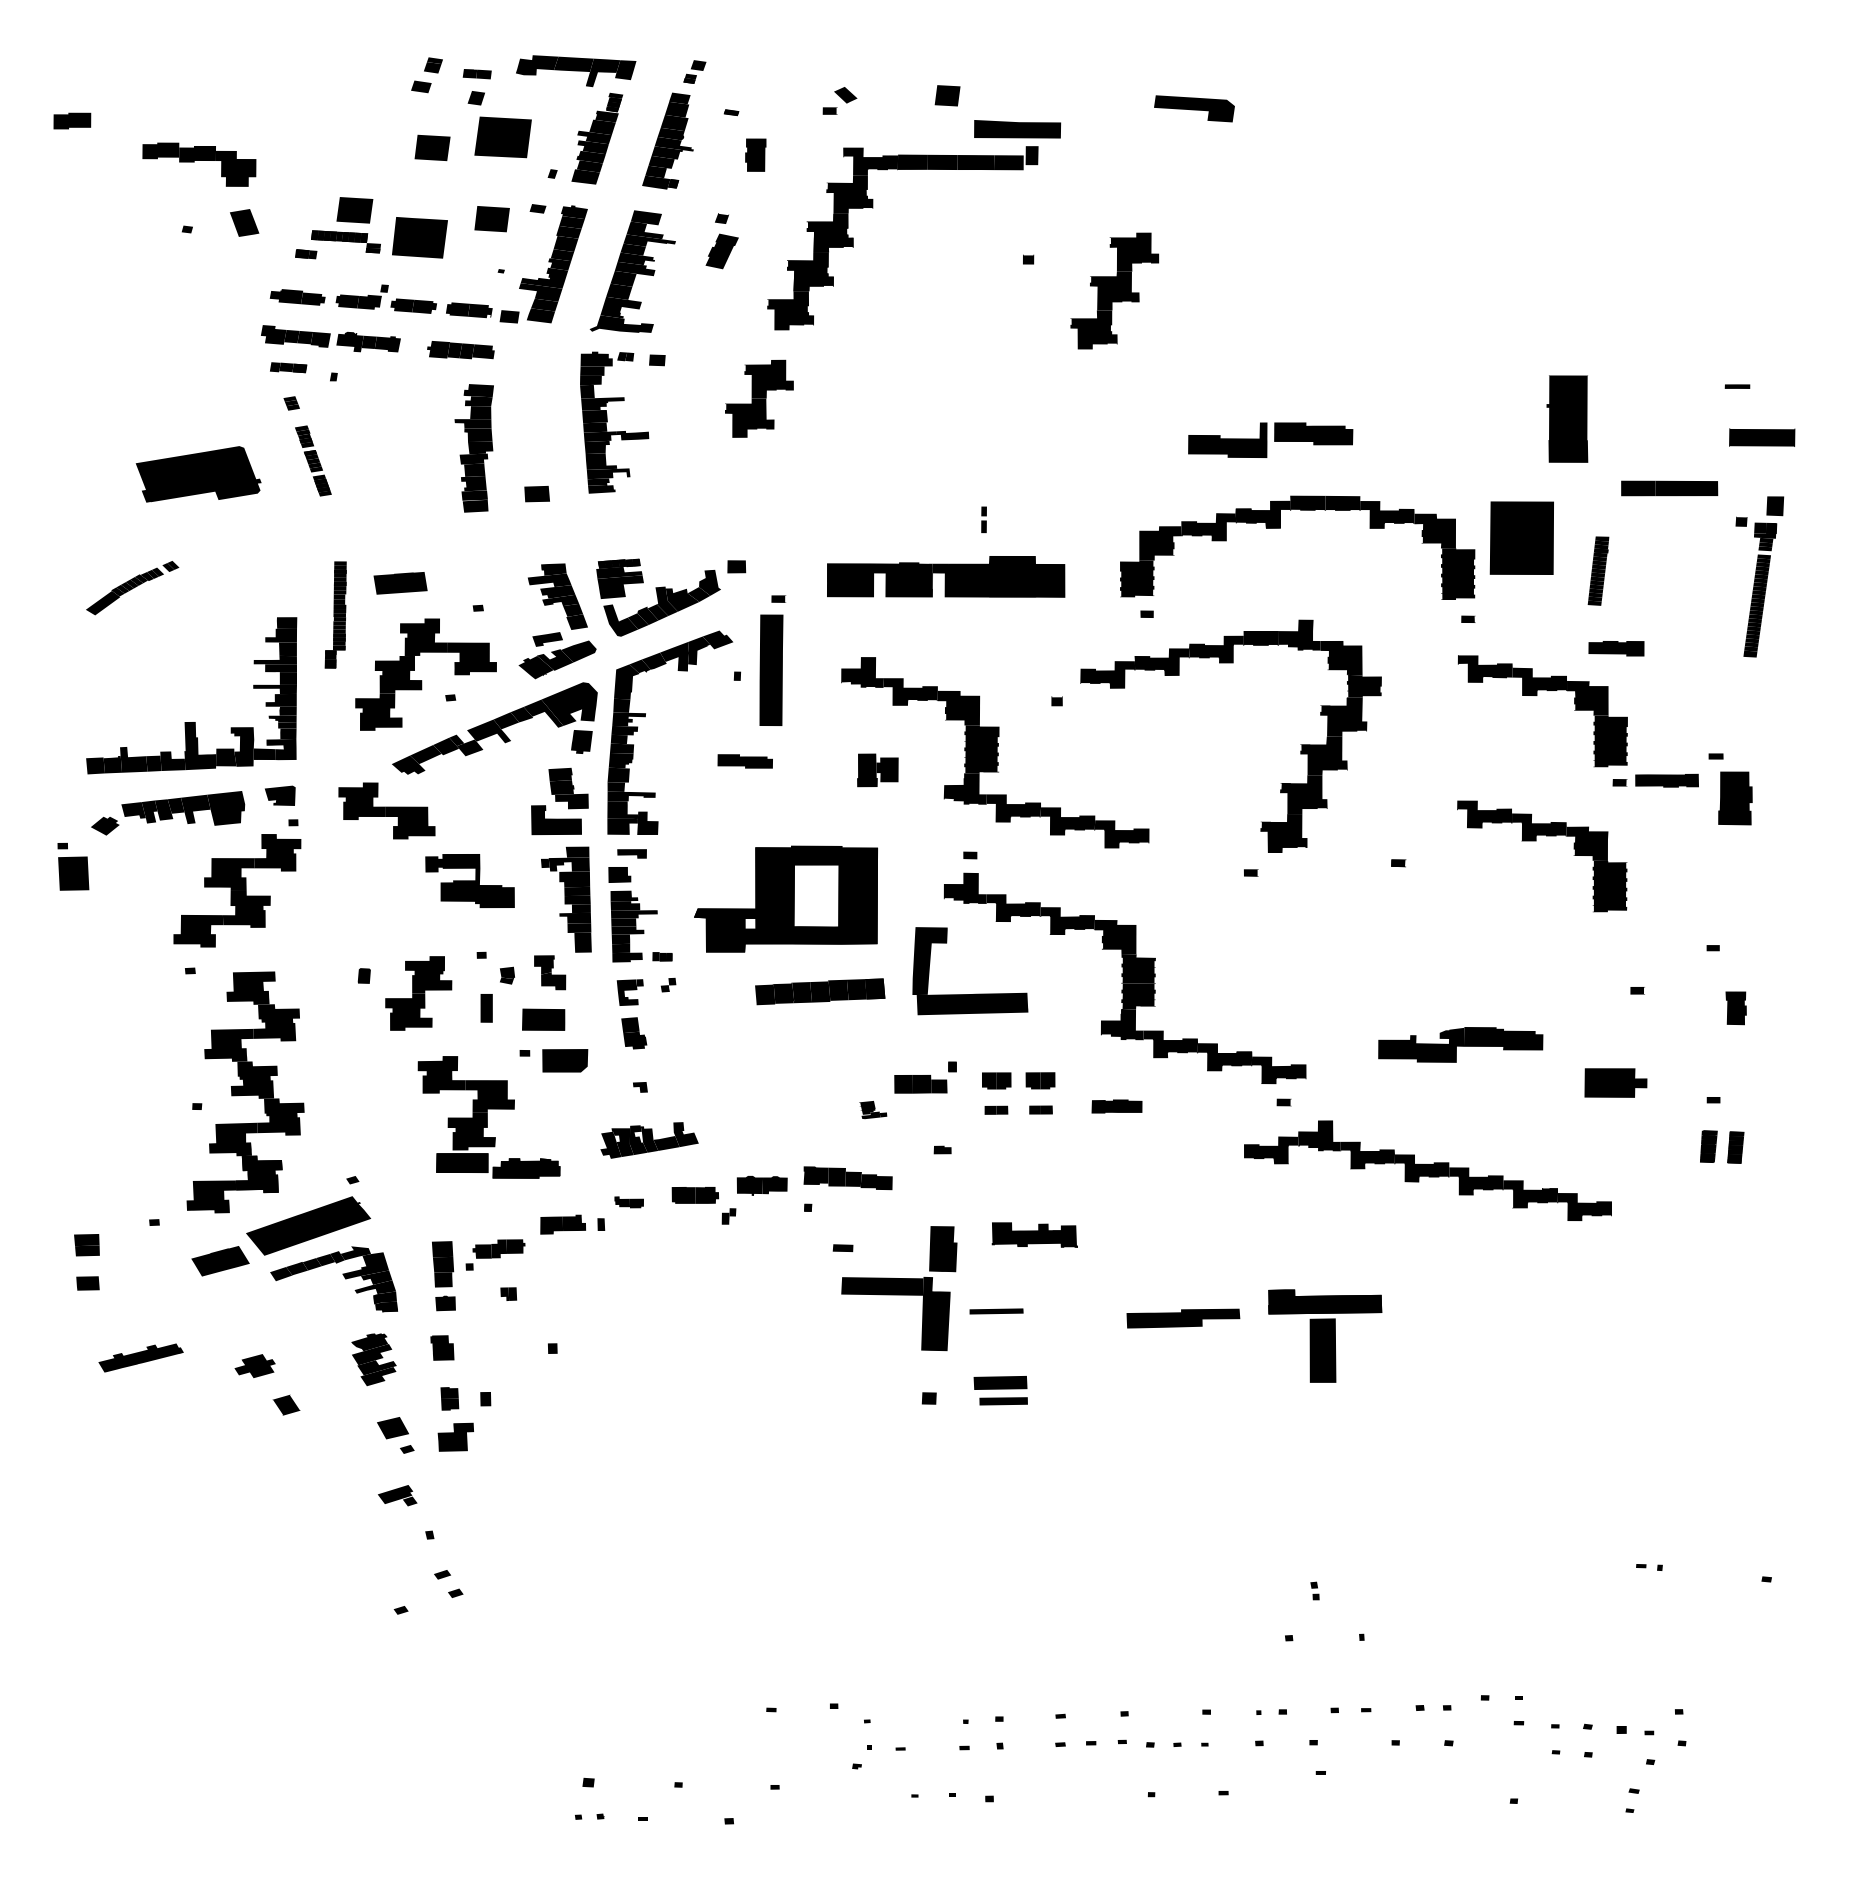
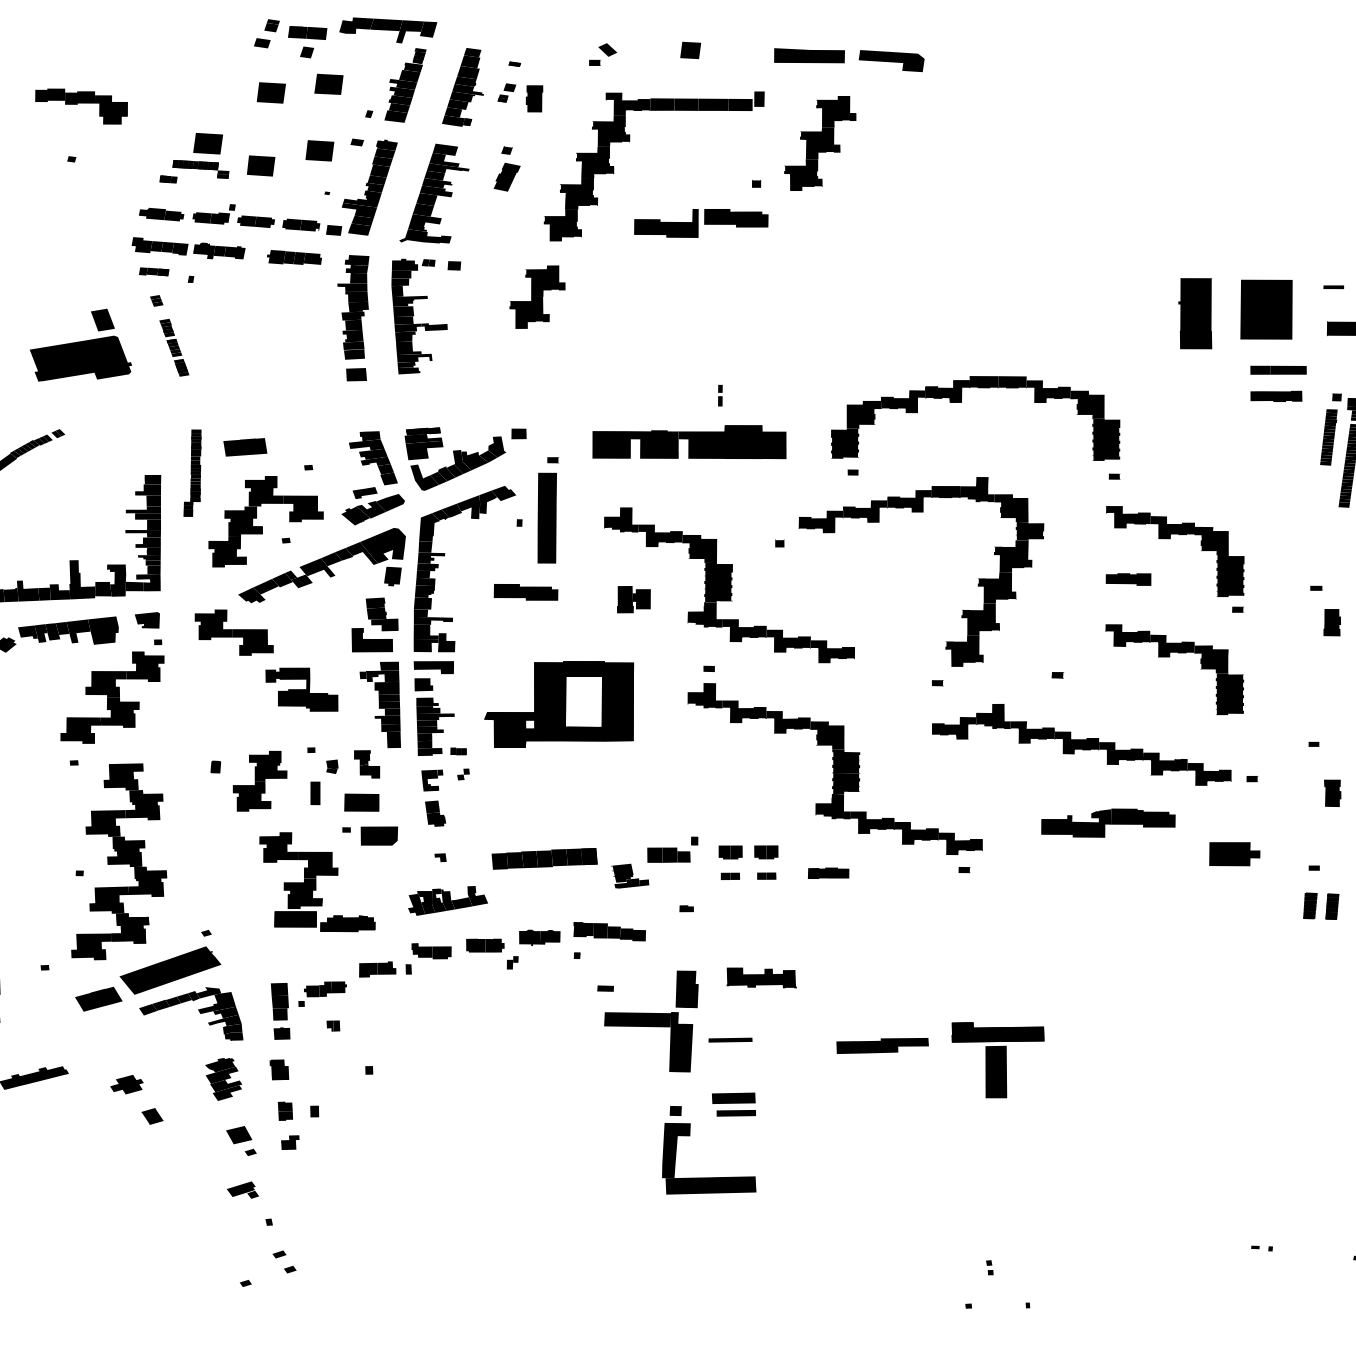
part: (694, 71) -> (506, 92), moved
part: (477, 73) -> (307, 32), size x1.67
part: (1017, 129) -> (809, 55), moved
part: (503, 137) -> (329, 84), size x0.62
part: (244, 222) -> (102, 319), moved
part: (419, 237) -> (260, 165), size x0.62
part: (1114, 290) -> (820, 143), moved
part: (1270, 439) -> (701, 222), moved
part: (473, 448) -> (352, 307), moved
part: (1669, 488) -> (1278, 370), size x0.71
part: (1521, 537) -> (1266, 309), moved
part: (1598, 570) -> (1328, 436), moved
part: (1616, 648) -> (1128, 579), moved
part: (744, 761) -> (525, 592), size x1.43
part: (1666, 780) -> (1275, 396), moved
part: (1735, 798) -> (1332, 622), size x0.62
part: (631, 853) -> (433, 667), size x1.67
part: (820, 991) -> (544, 858), moved
part: (975, 993) -> (713, 1176), moved
part: (872, 1109) -> (629, 875), size x1.67
part: (1427, 1170) -> (1081, 744), moved
part: (628, 1202) -> (430, 951), size x1.67
part: (455, 1437) -> (290, 1142), size x0.62

